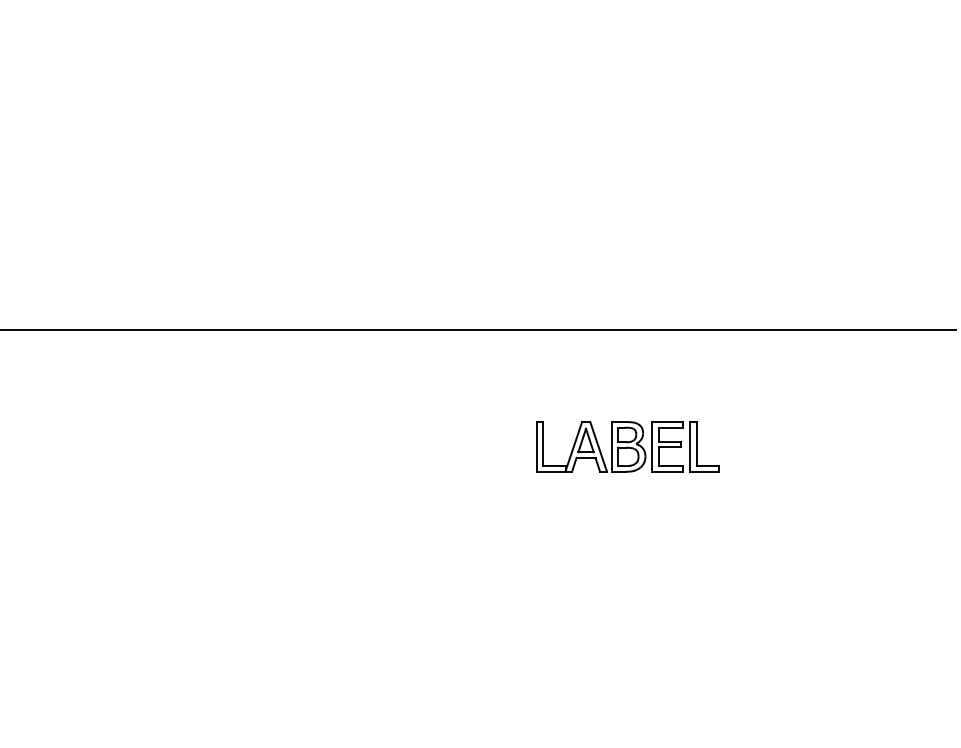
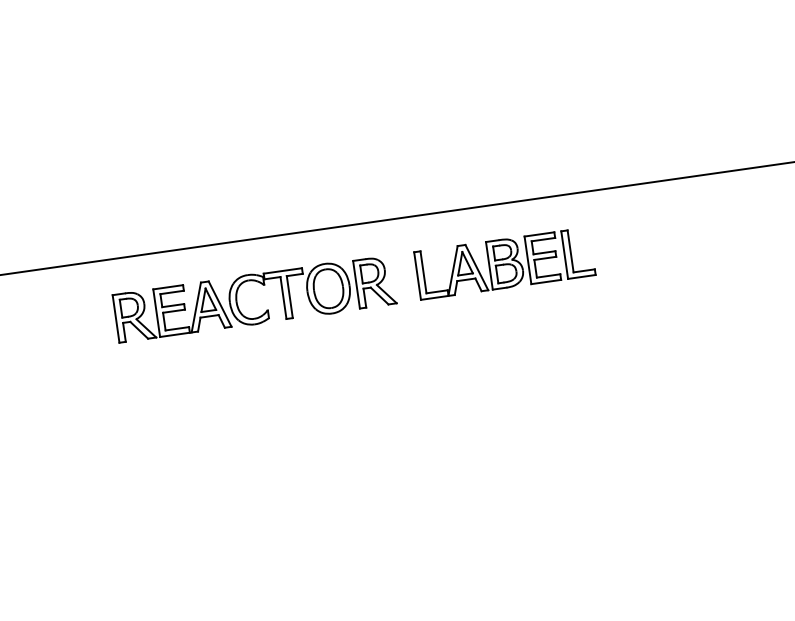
part: (376, 378) -> (262, 285), added
part: (627, 446) -> (504, 263), moved

